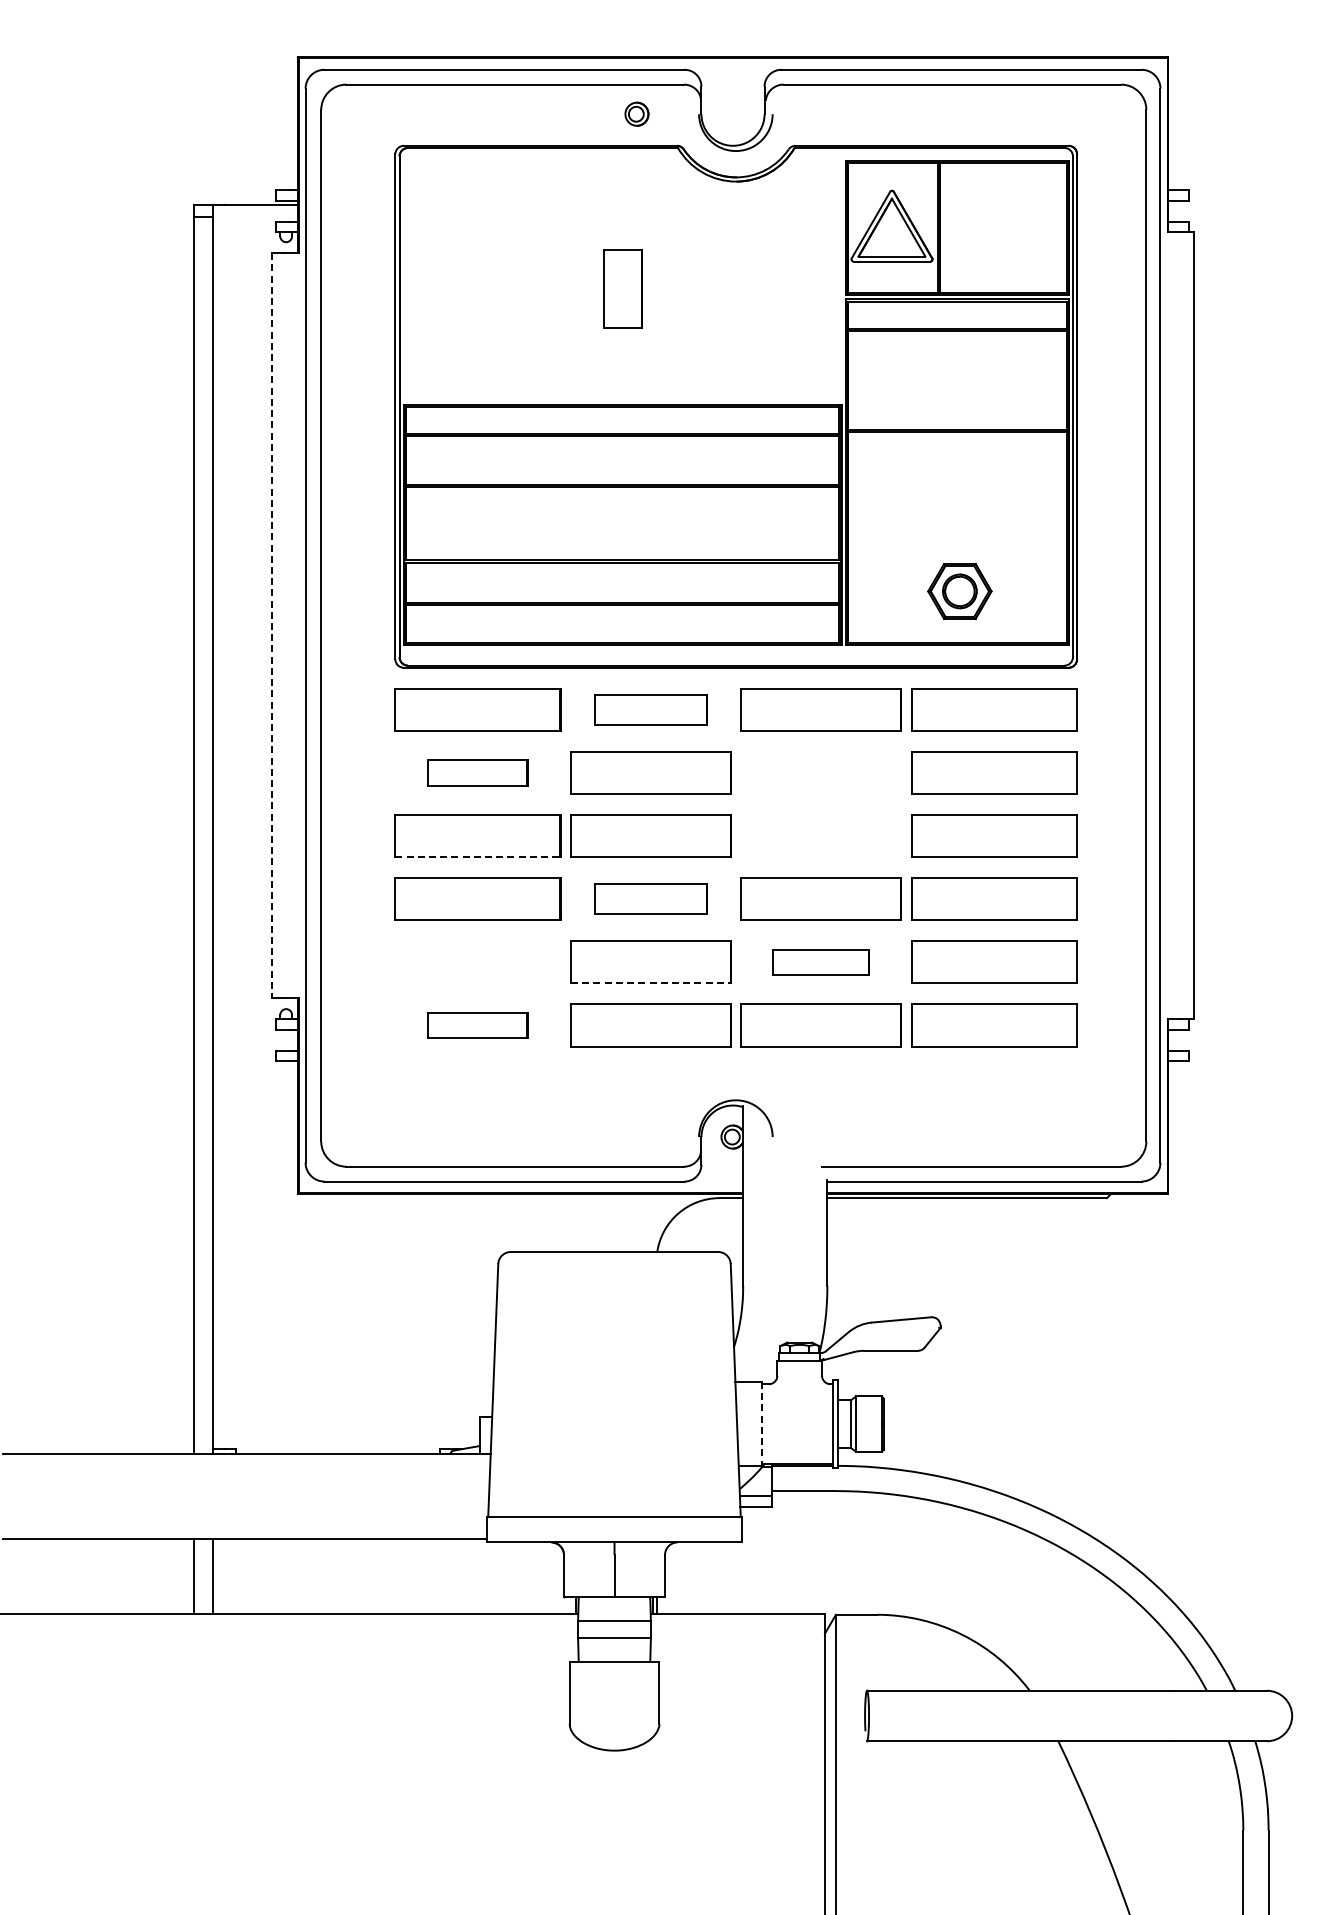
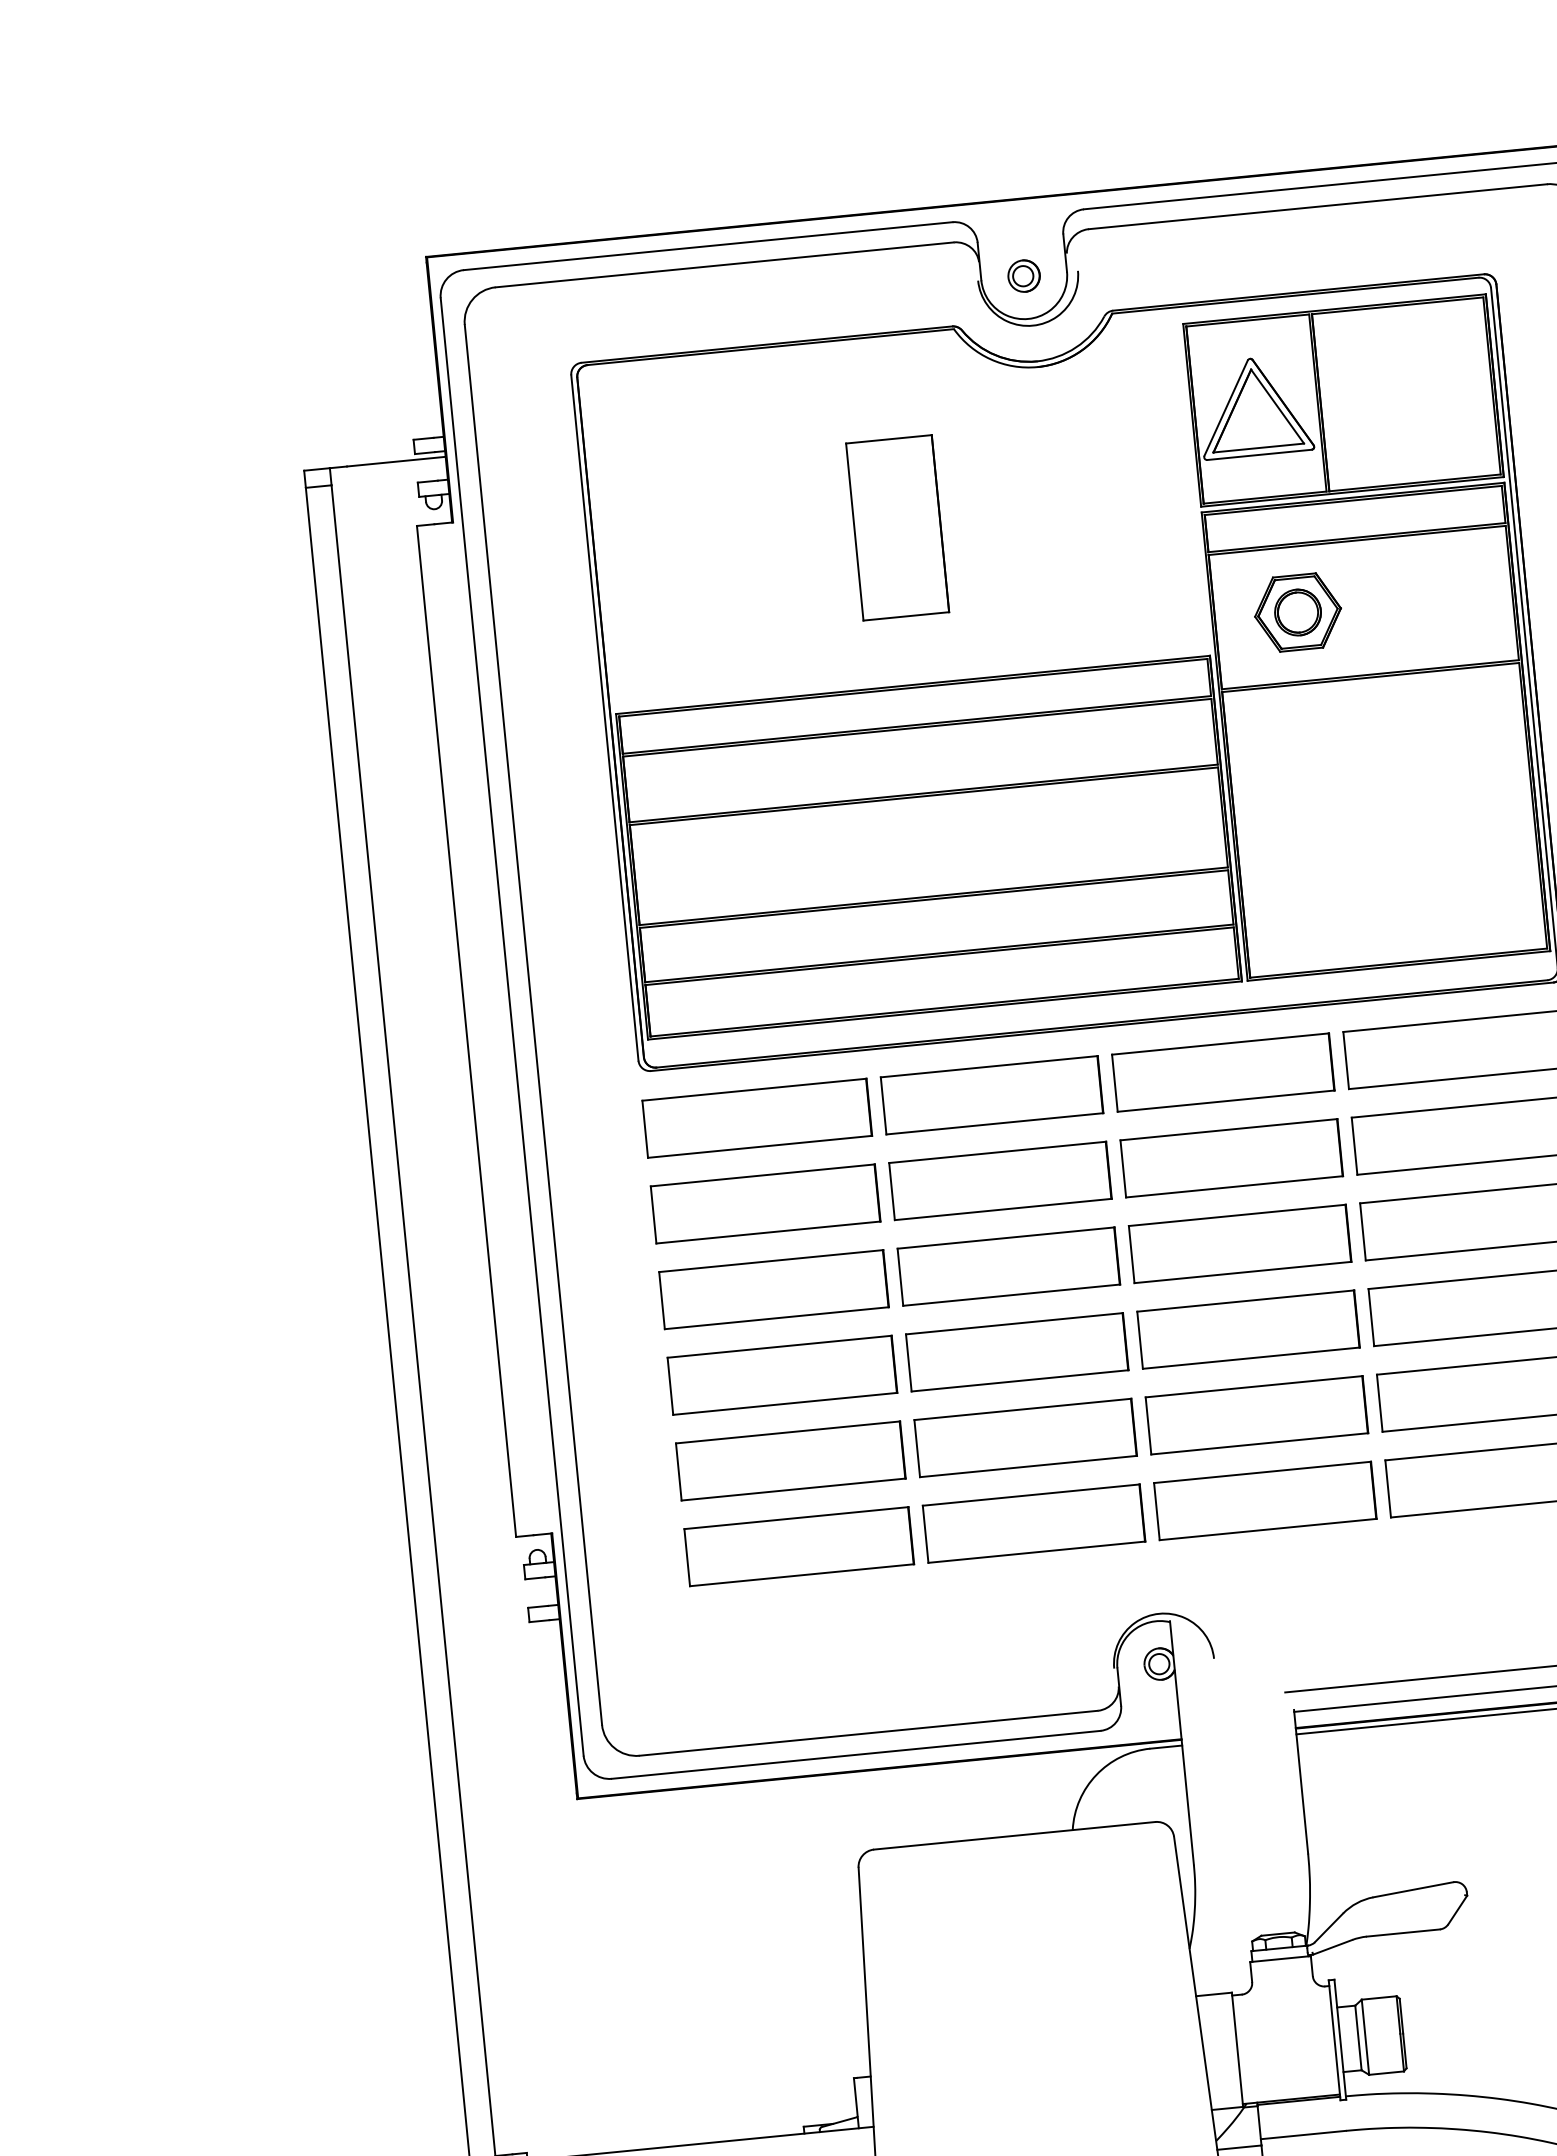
part: (636, 113) -> (1023, 275), moved
part: (622, 288) -> (897, 527), size x1.67
part: (959, 591) -> (1297, 612), moved
line: (271, 625) -> (465, 1031), dashed -> solid
part: (650, 709) -> (991, 1094), size x1.43
part: (477, 772) -> (765, 1203), size x1.67
part: (820, 772) -> (1230, 1157), added
part: (820, 835) -> (1238, 1243), added
line: (477, 857) -> (776, 1318), dashed -> solid
part: (650, 898) -> (1016, 1351), size x1.43
part: (477, 961) -> (790, 1459), added
part: (820, 961) -> (1255, 1414), size x1.67
line: (651, 983) -> (1029, 1466), dashed -> solid
part: (477, 1025) -> (798, 1546), size x1.67
line: (761, 1424) -> (1237, 2050), dashed -> solid

